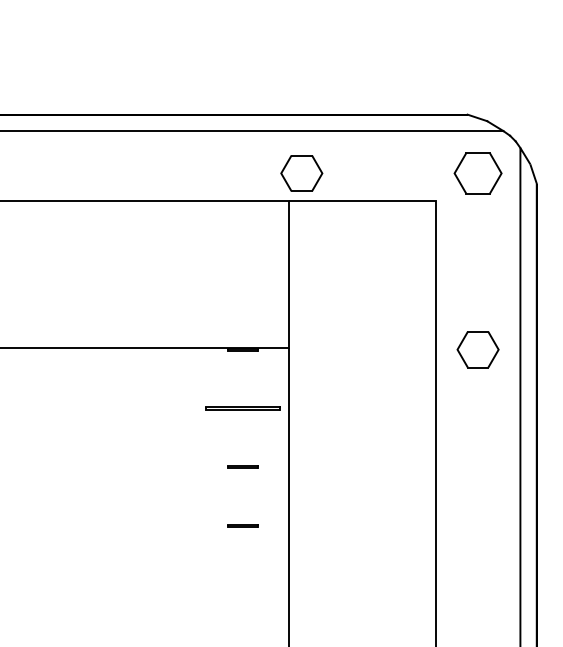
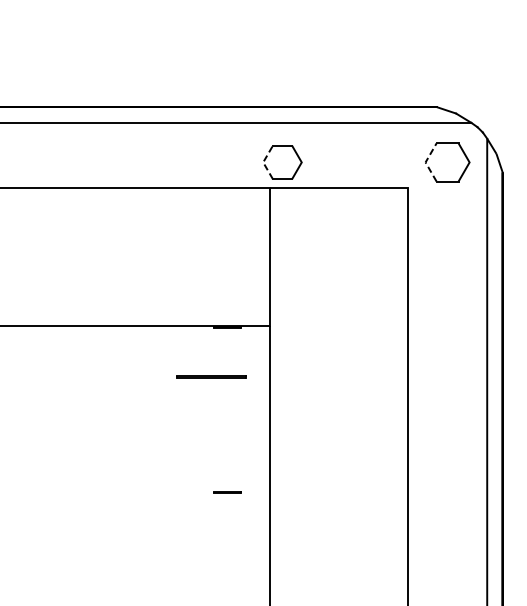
line: (281, 173) -> (263, 162), solid -> dashed
line: (454, 173) -> (425, 162), solid -> dashed
part: (477, 349) -> (447, 327), removed
line: (242, 407) -> (211, 376), moved
line: (242, 466) -> (226, 436), removed

